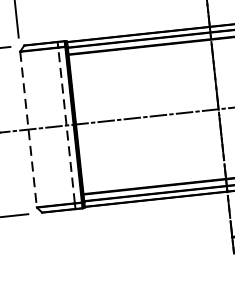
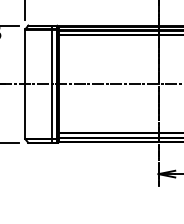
line: (66, 125) -> (51, 84), dashed -> solid
line: (29, 129) -> (25, 84), dashed -> solid

